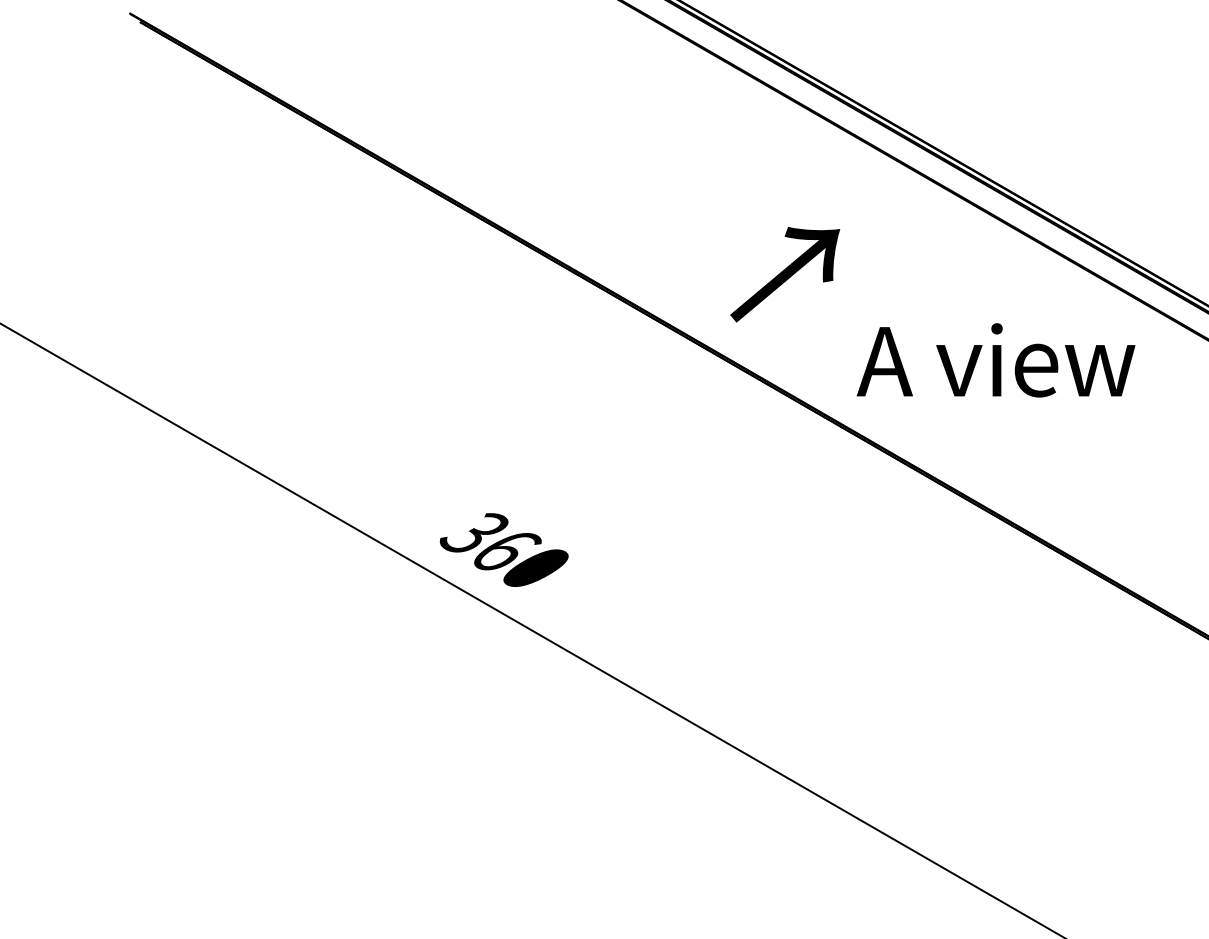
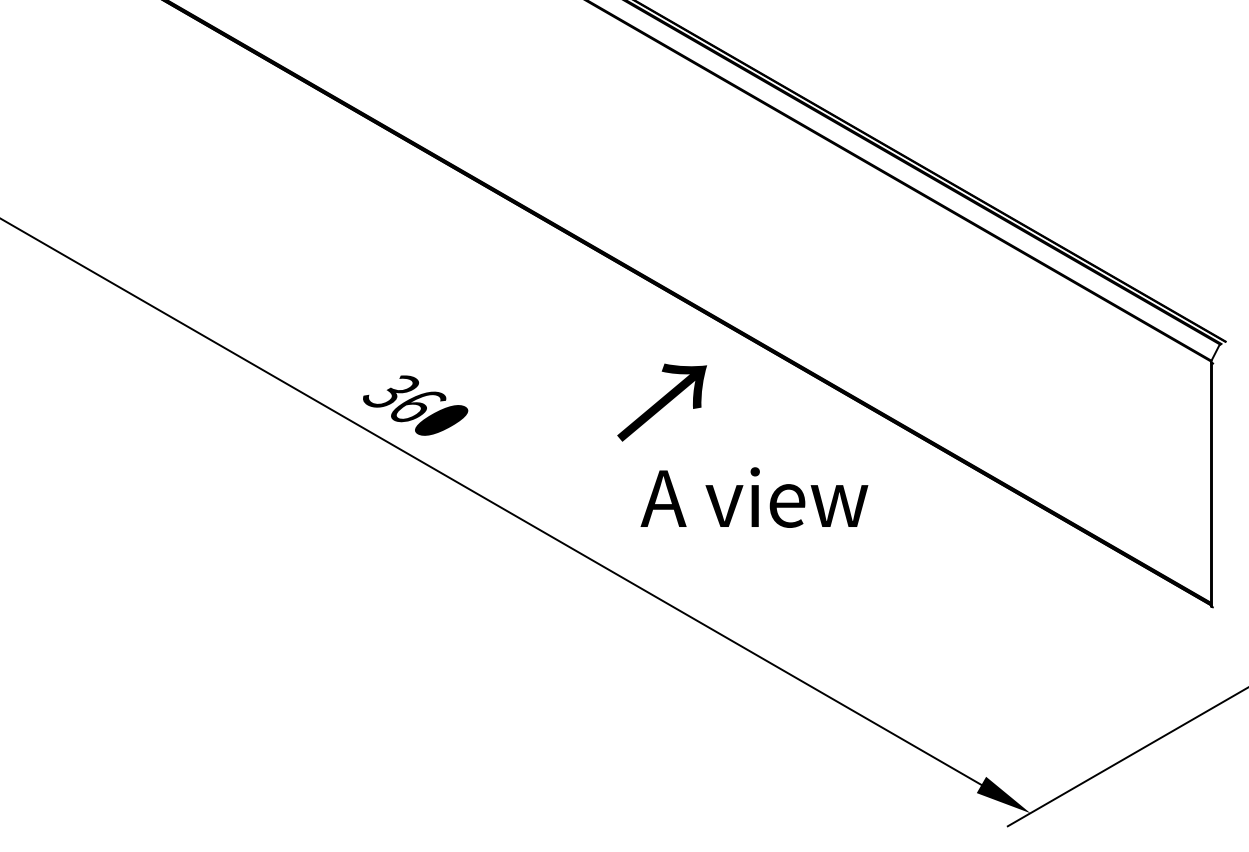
text: (784, 274) -> (661, 402), moved
text: (996, 360) -> (754, 497), moved

